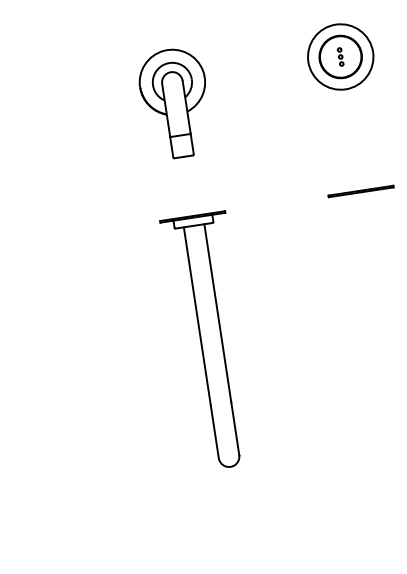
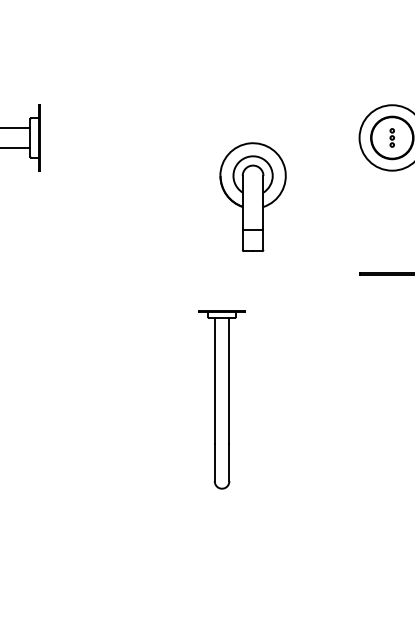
part: (174, 102) -> (252, 196), moved
part: (210, 341) -> (221, 399), size x0.7

